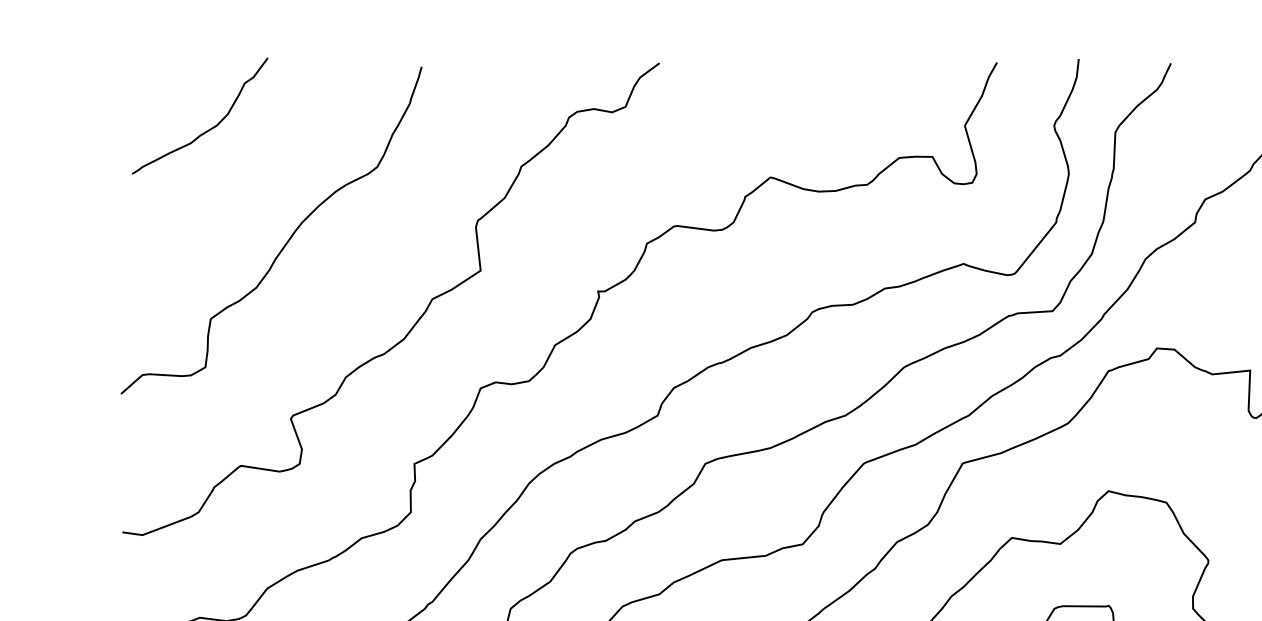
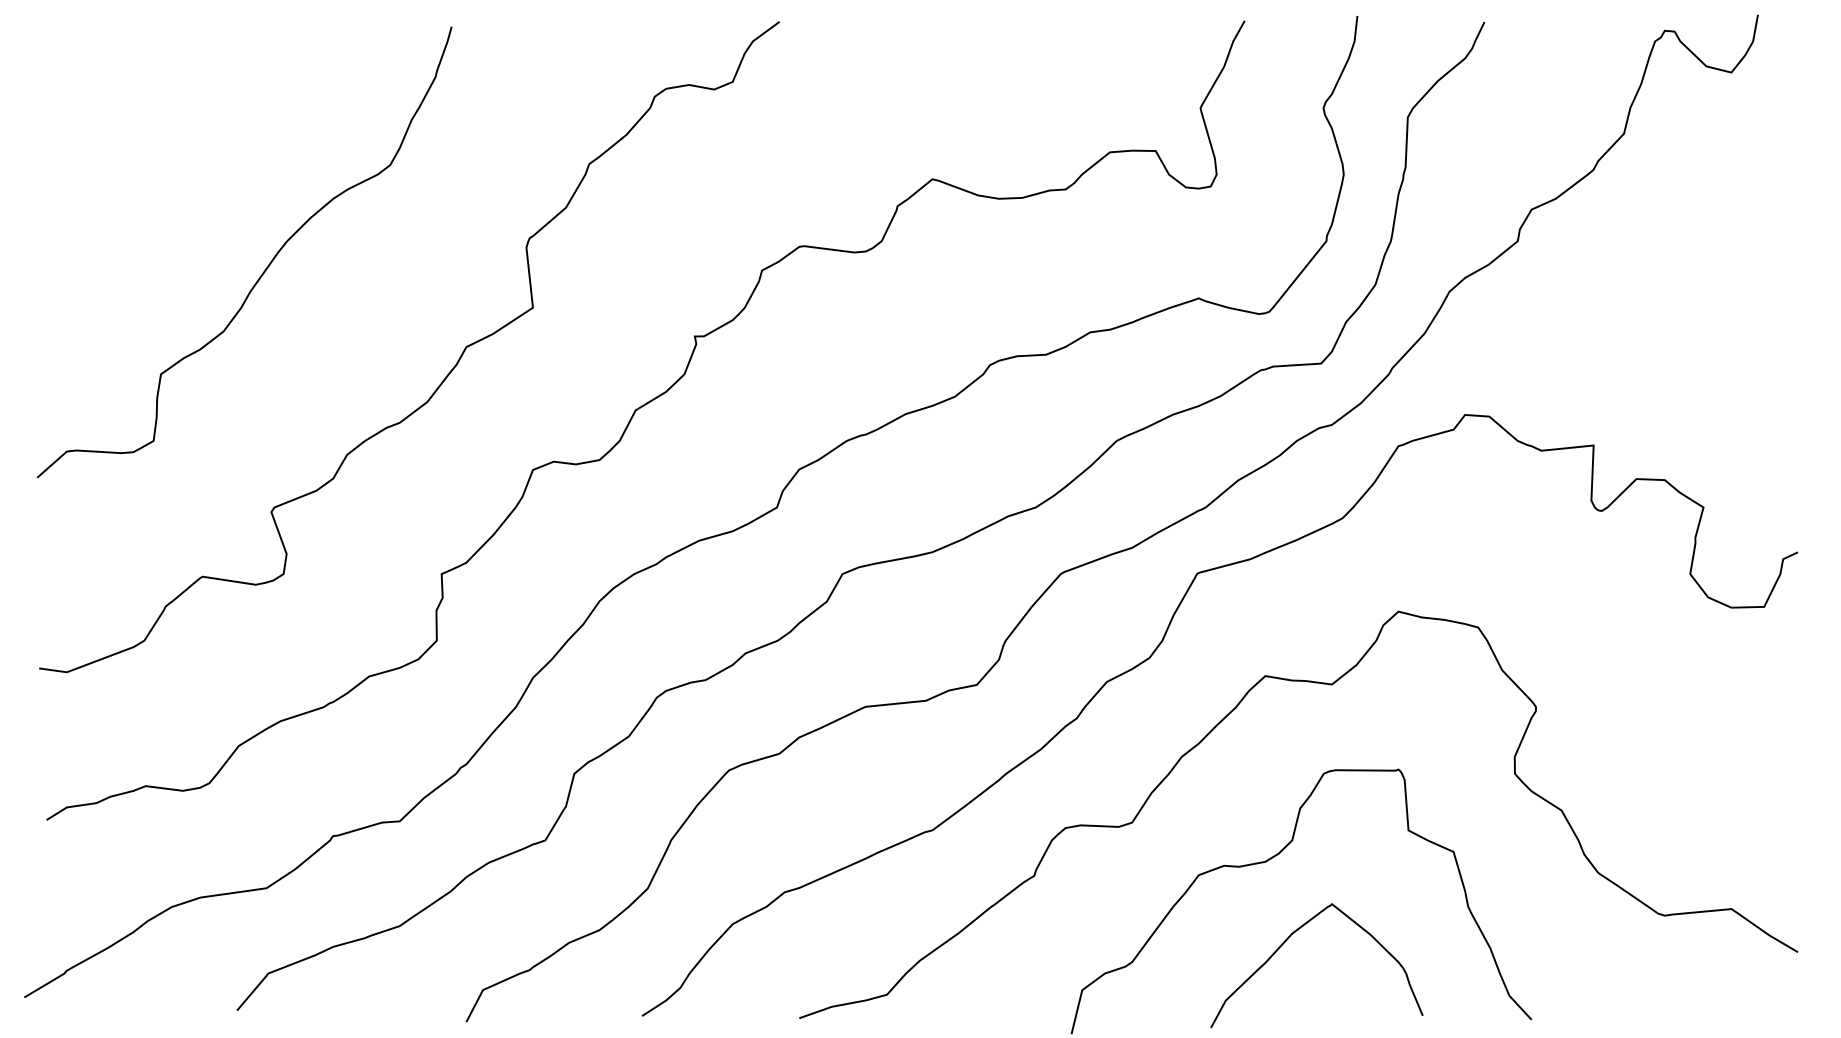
curve: (208, 129) -> (157, 113), removed

